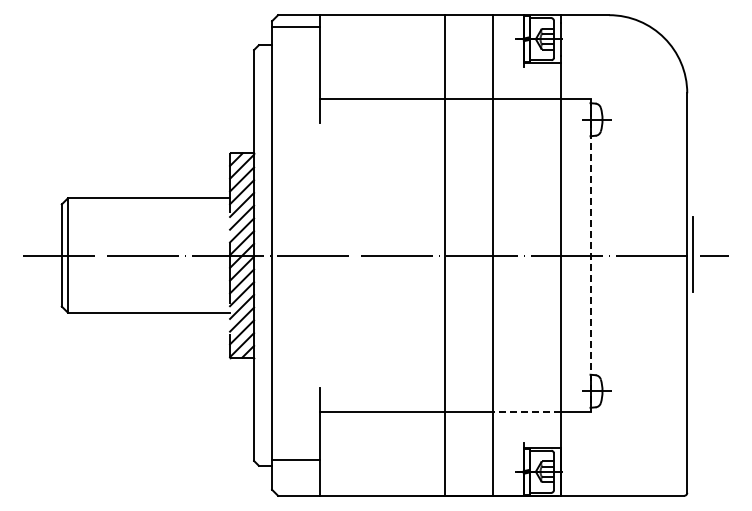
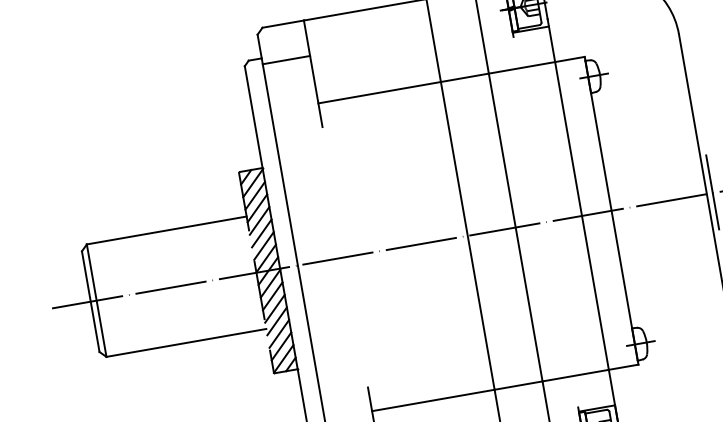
line: (296, 27) -> (286, 60), moved
line: (590, 256) -> (611, 211), dashed -> solid
line: (526, 411) -> (575, 375), dashed -> solid

